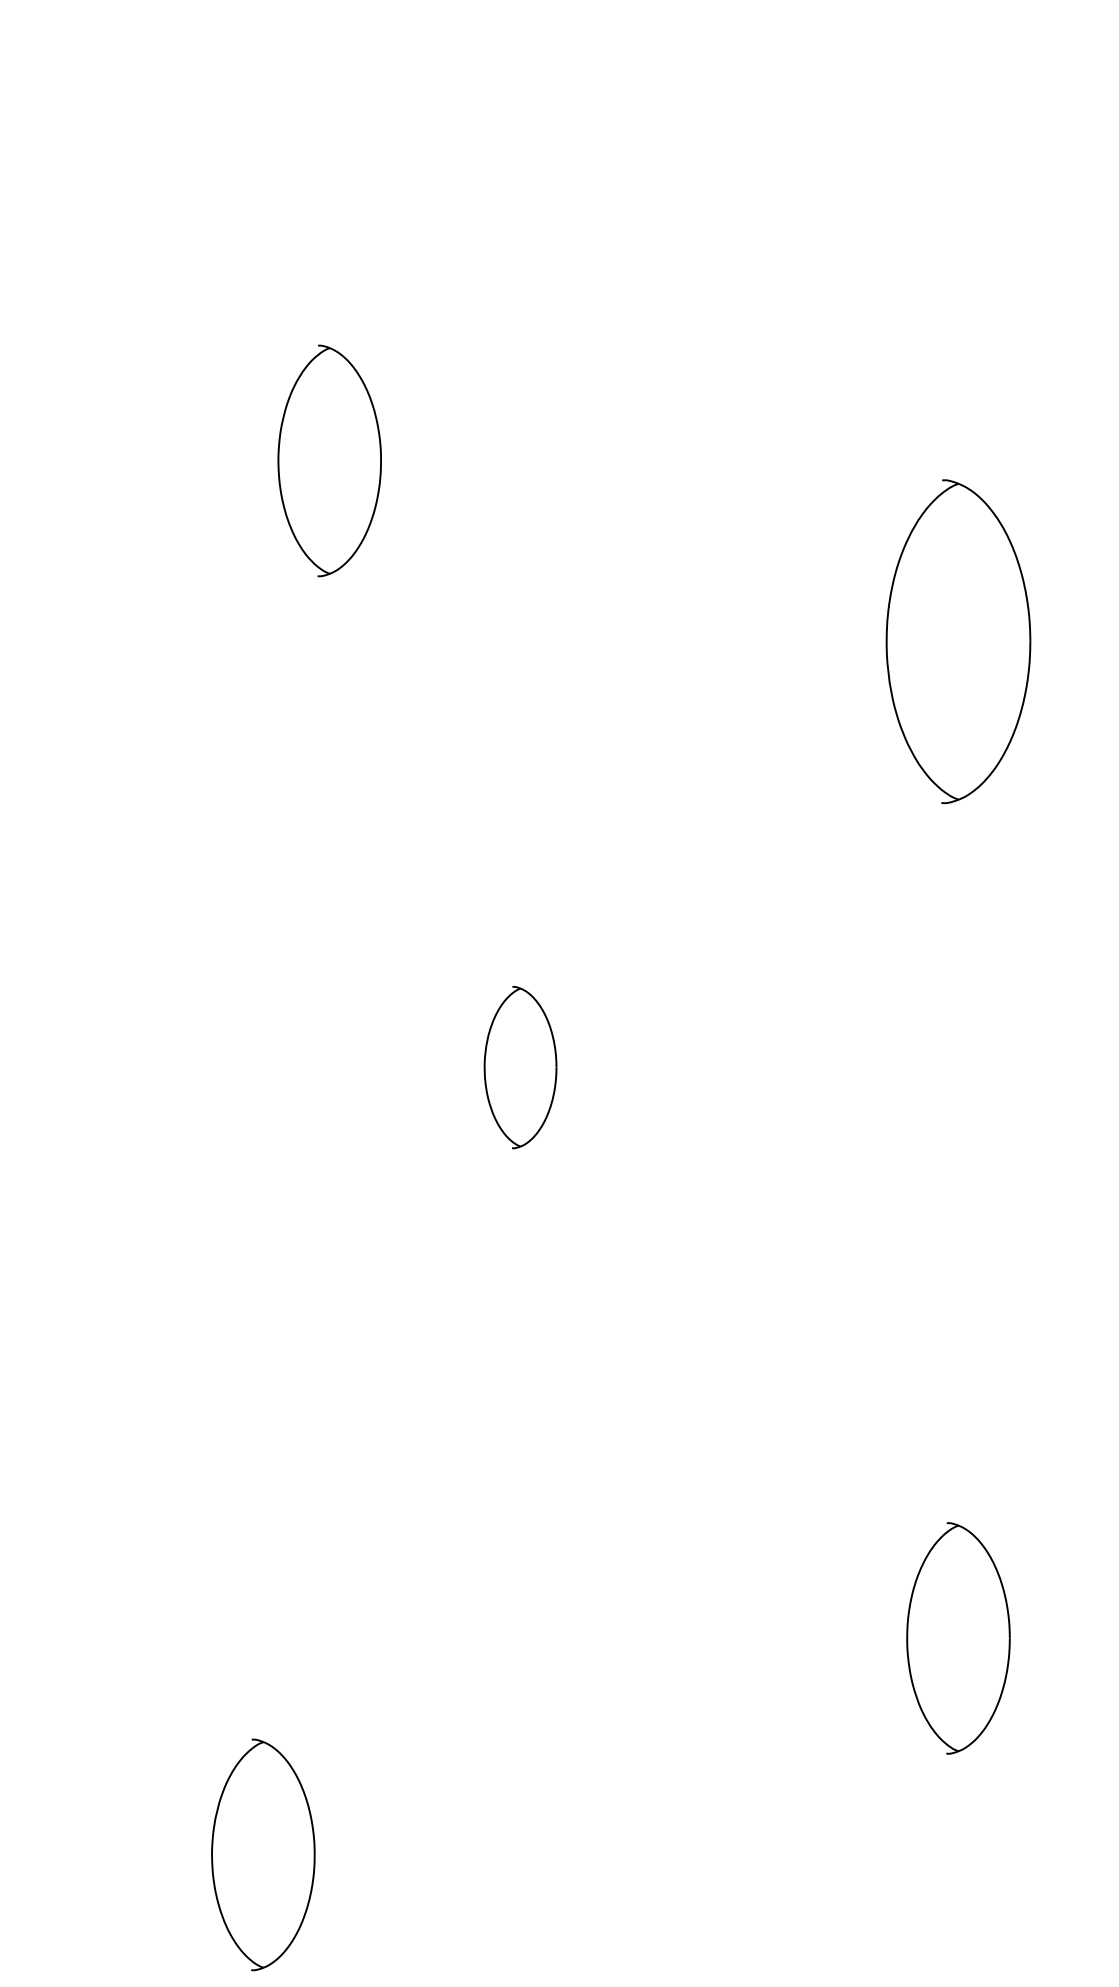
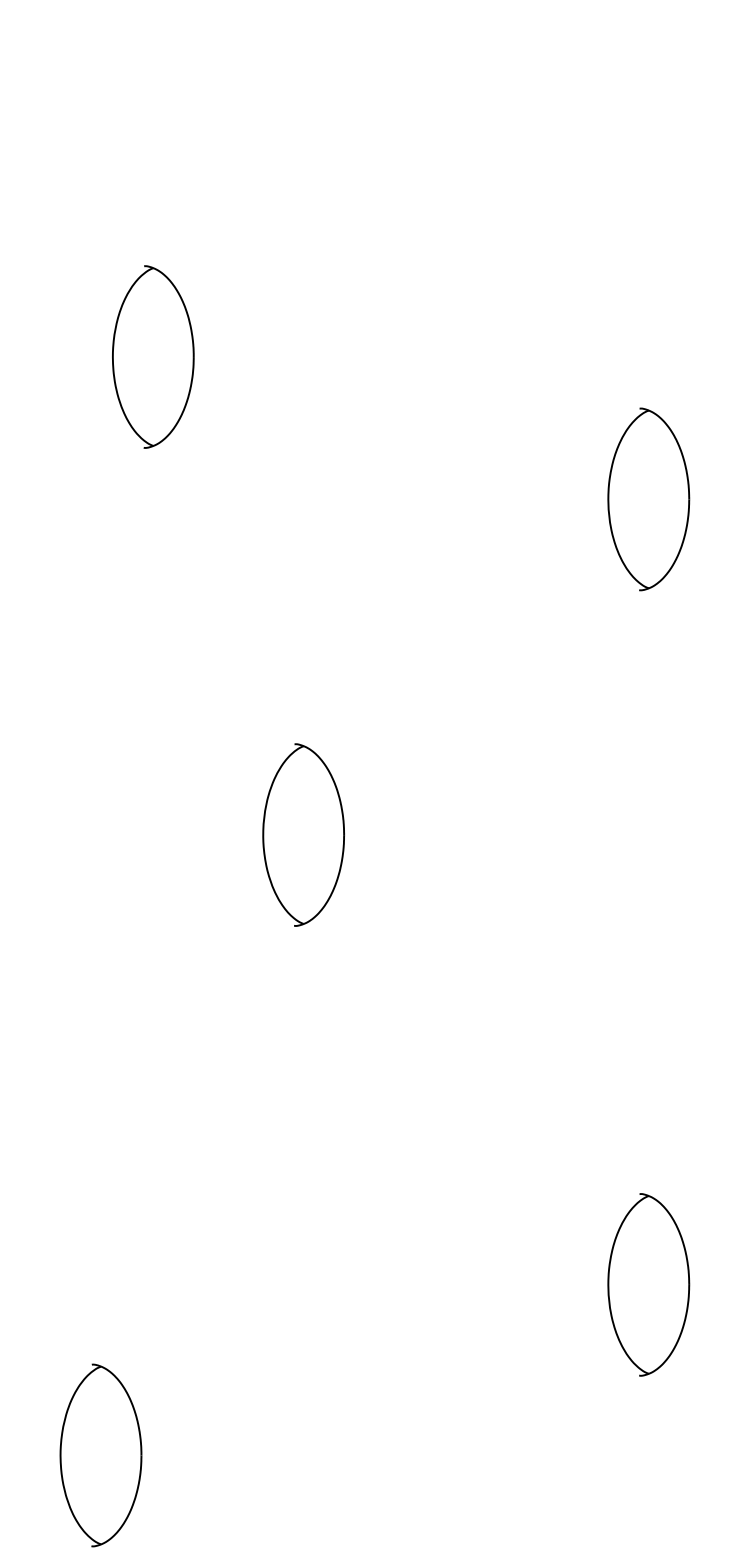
part: (958, 641) -> (648, 499), size x0.71
part: (520, 1067) -> (303, 835), size x1.43

